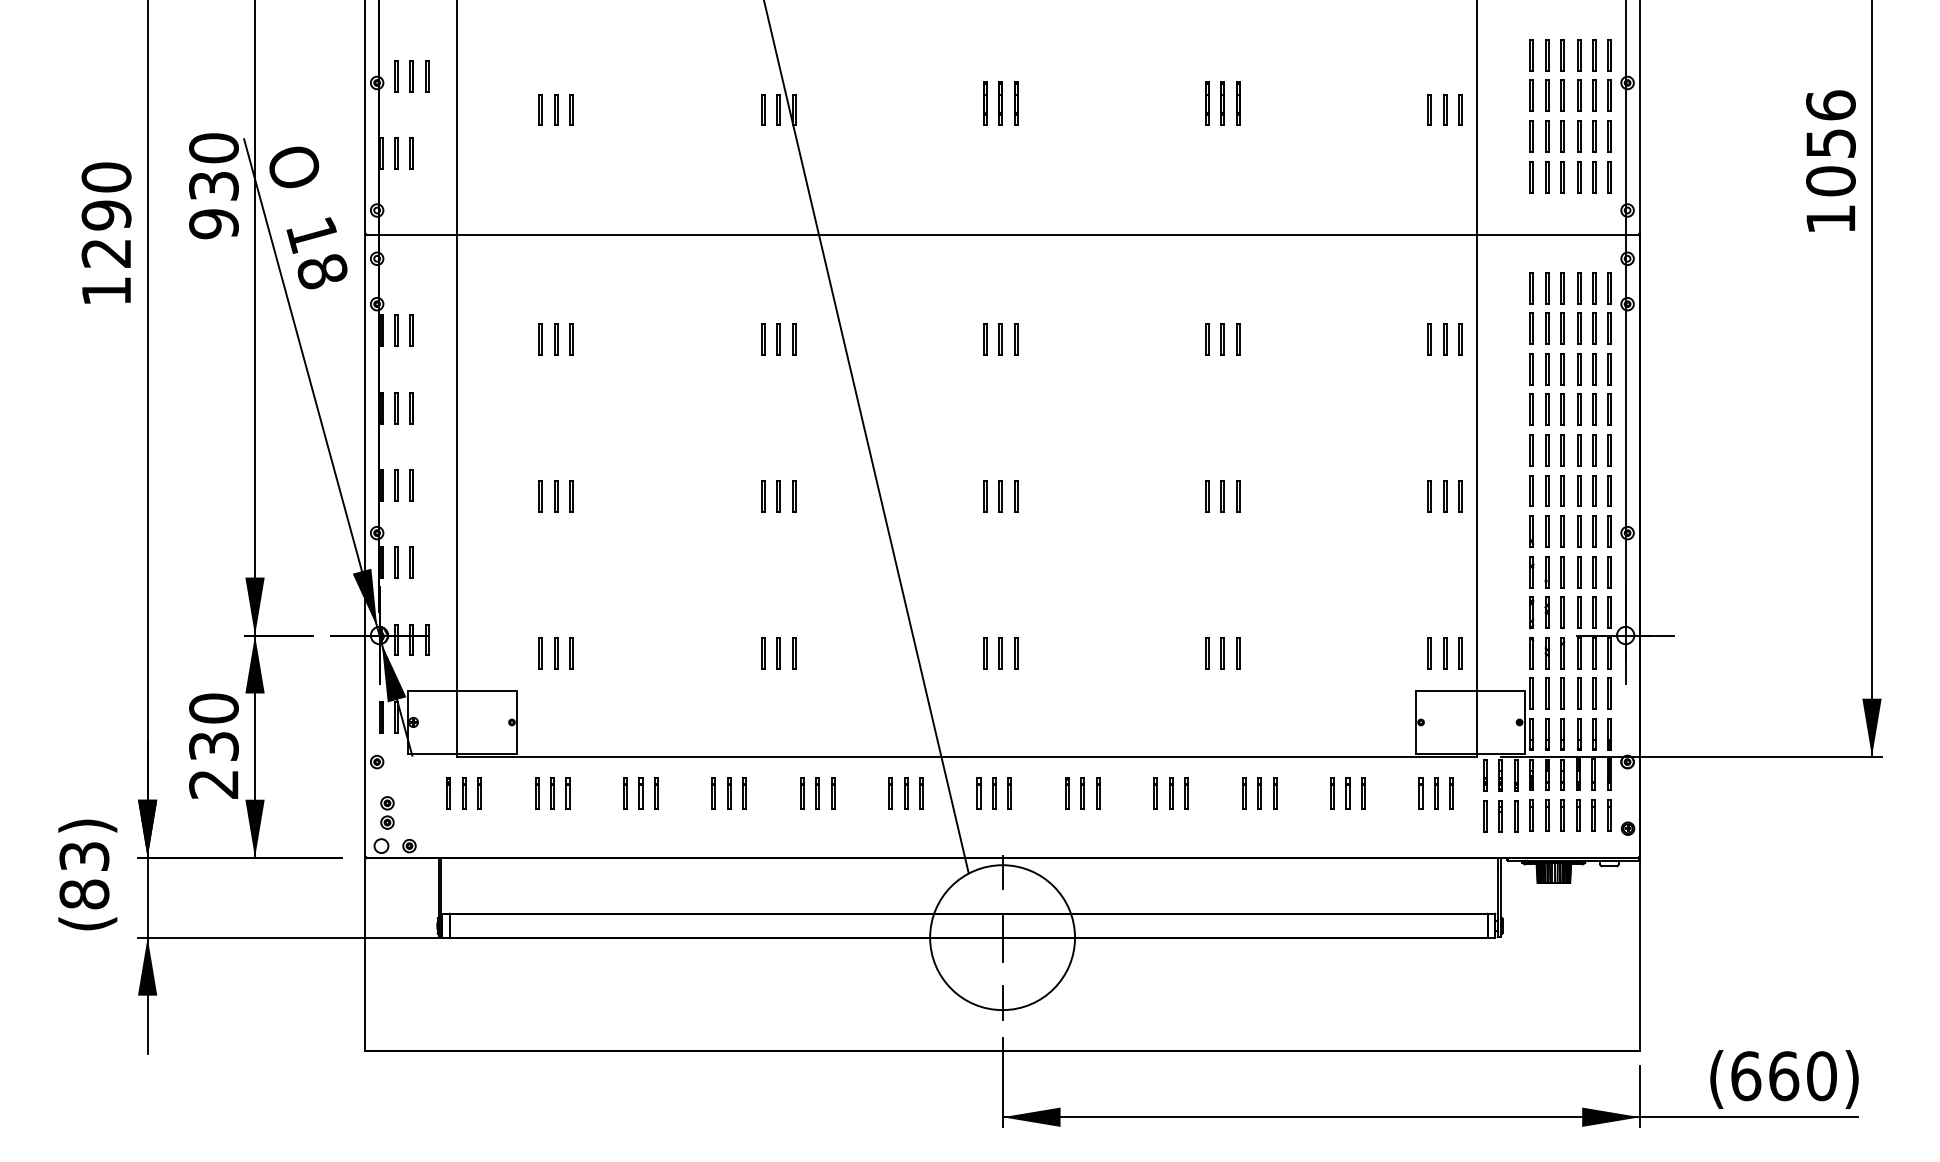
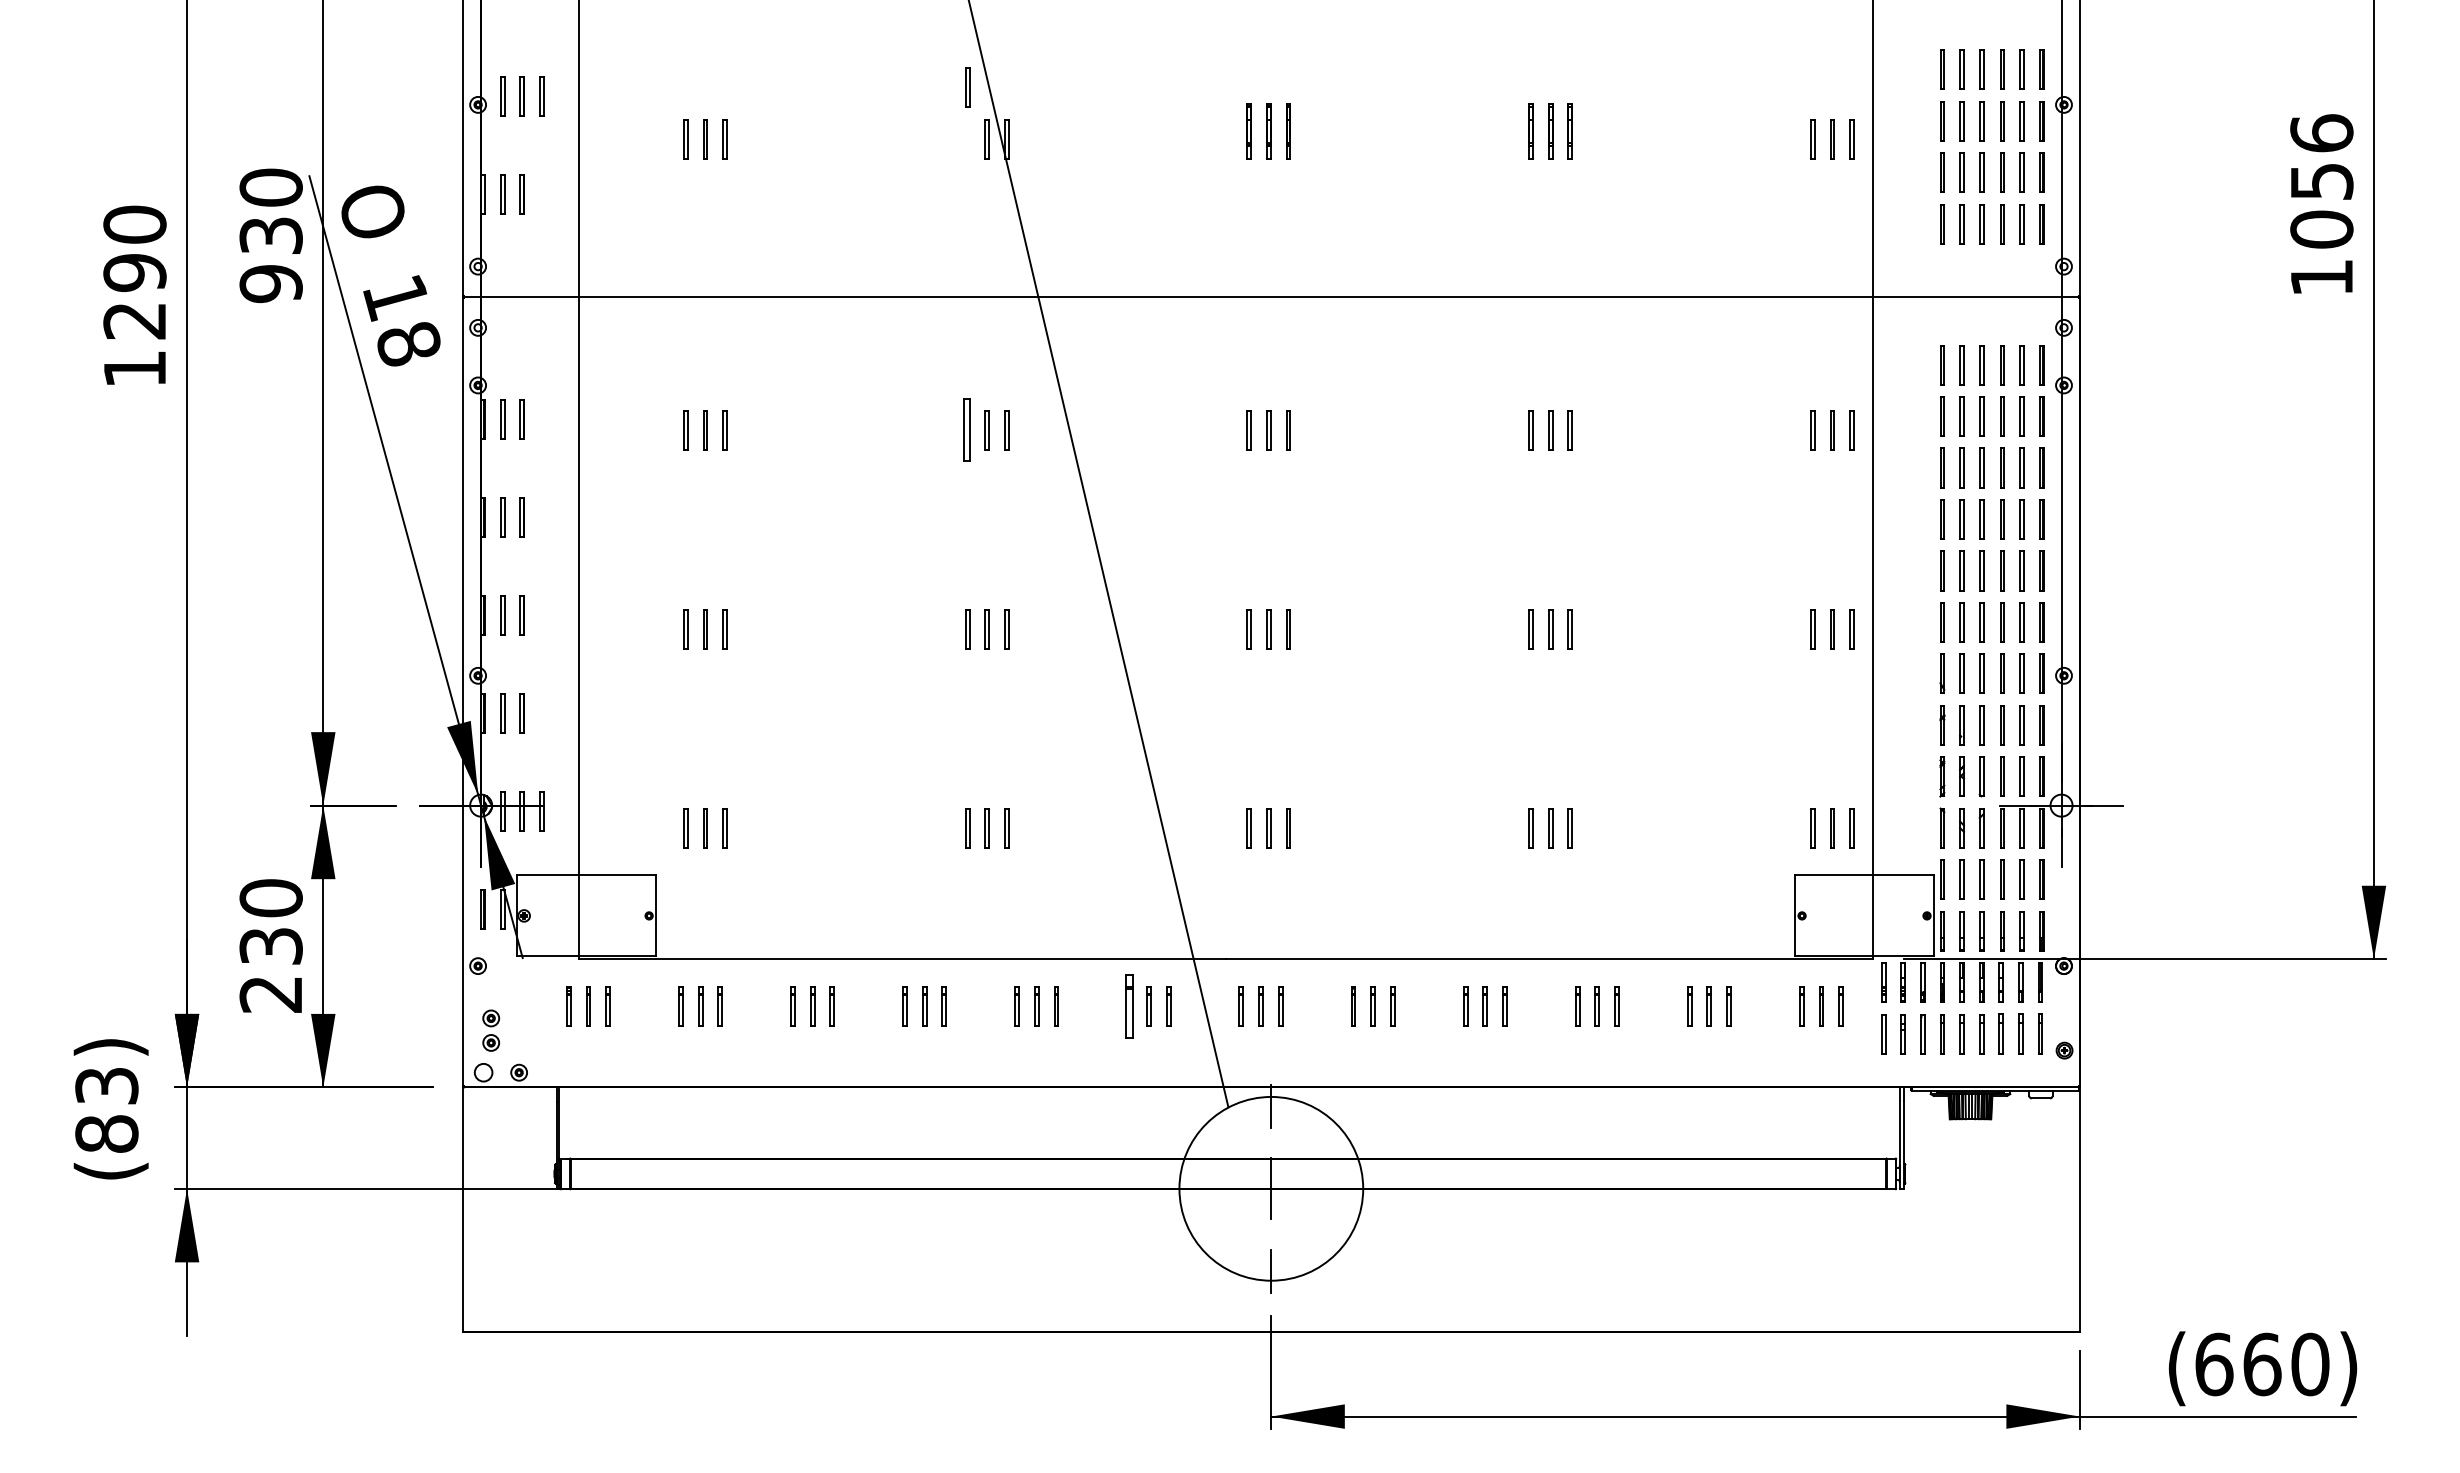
part: (763, 110) -> (967, 87), moved
part: (763, 339) -> (967, 430), size x1.6
part: (889, 793) -> (1128, 1006), size x1.6

